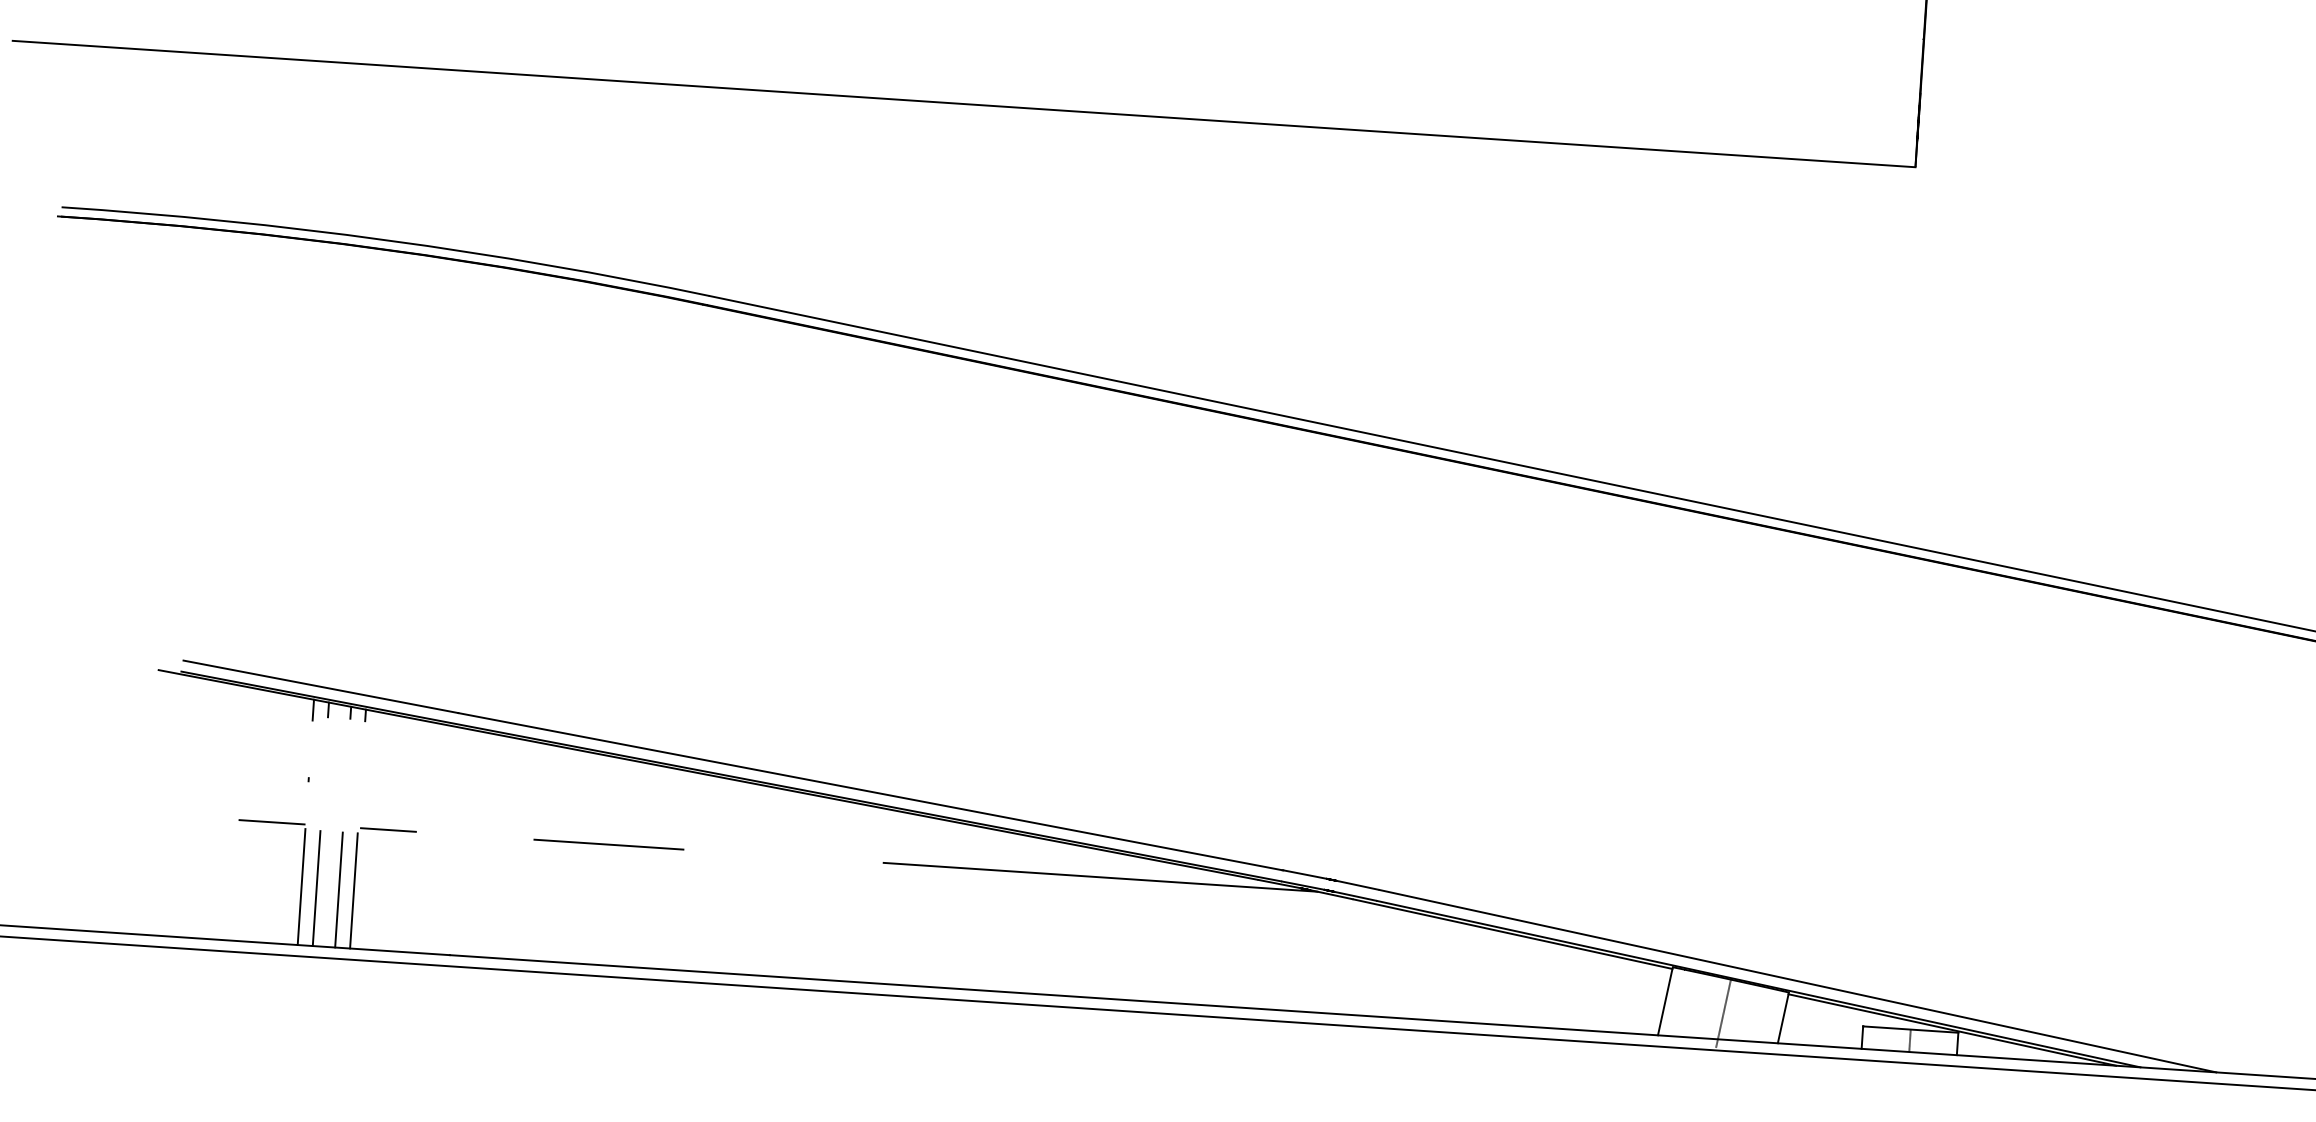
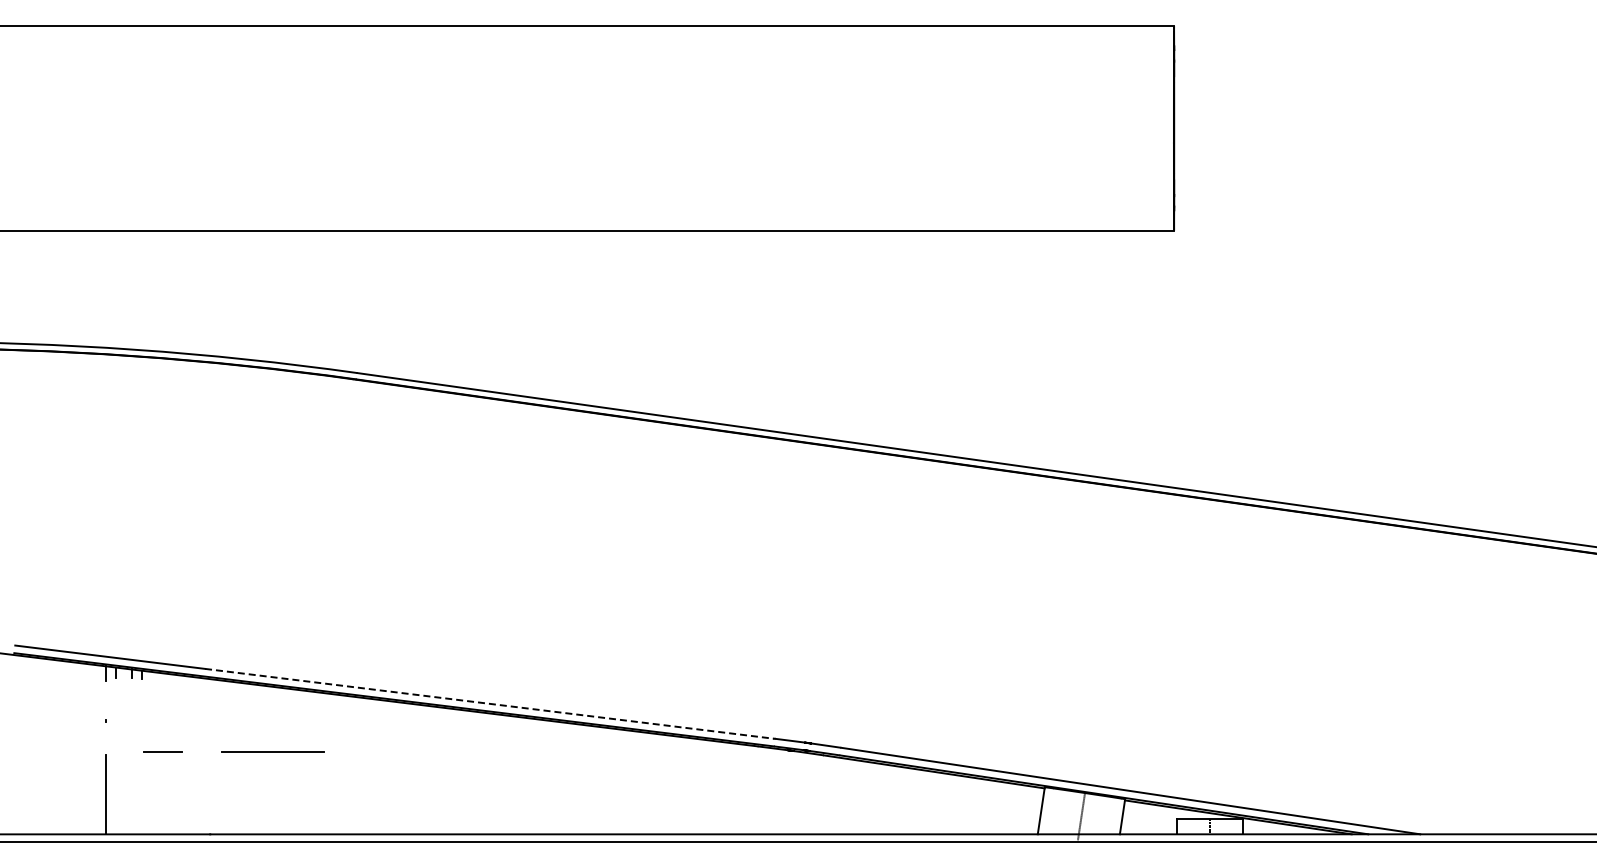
line: (870, 791) -> (489, 703), solid -> dashed
line: (271, 821) -> (82, 751), removed
line: (608, 844) -> (272, 751), moved
line: (1100, 876) -> (650, 751), removed
line: (316, 887) -> (116, 794), removed
line: (338, 889) -> (131, 794), removed
line: (353, 890) -> (141, 794), removed

